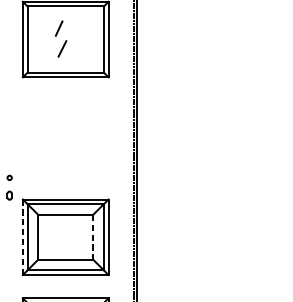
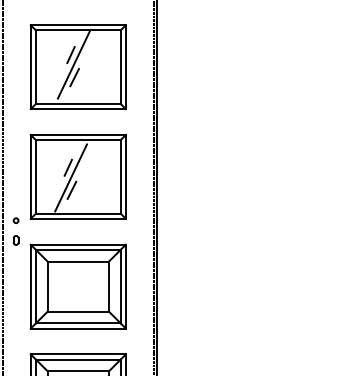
line: (61, 37) -> (73, 64), added
part: (64, 138) -> (77, 176), added
line: (22, 237) -> (30, 286), dashed -> solid
line: (92, 237) -> (108, 286), dashed -> solid

